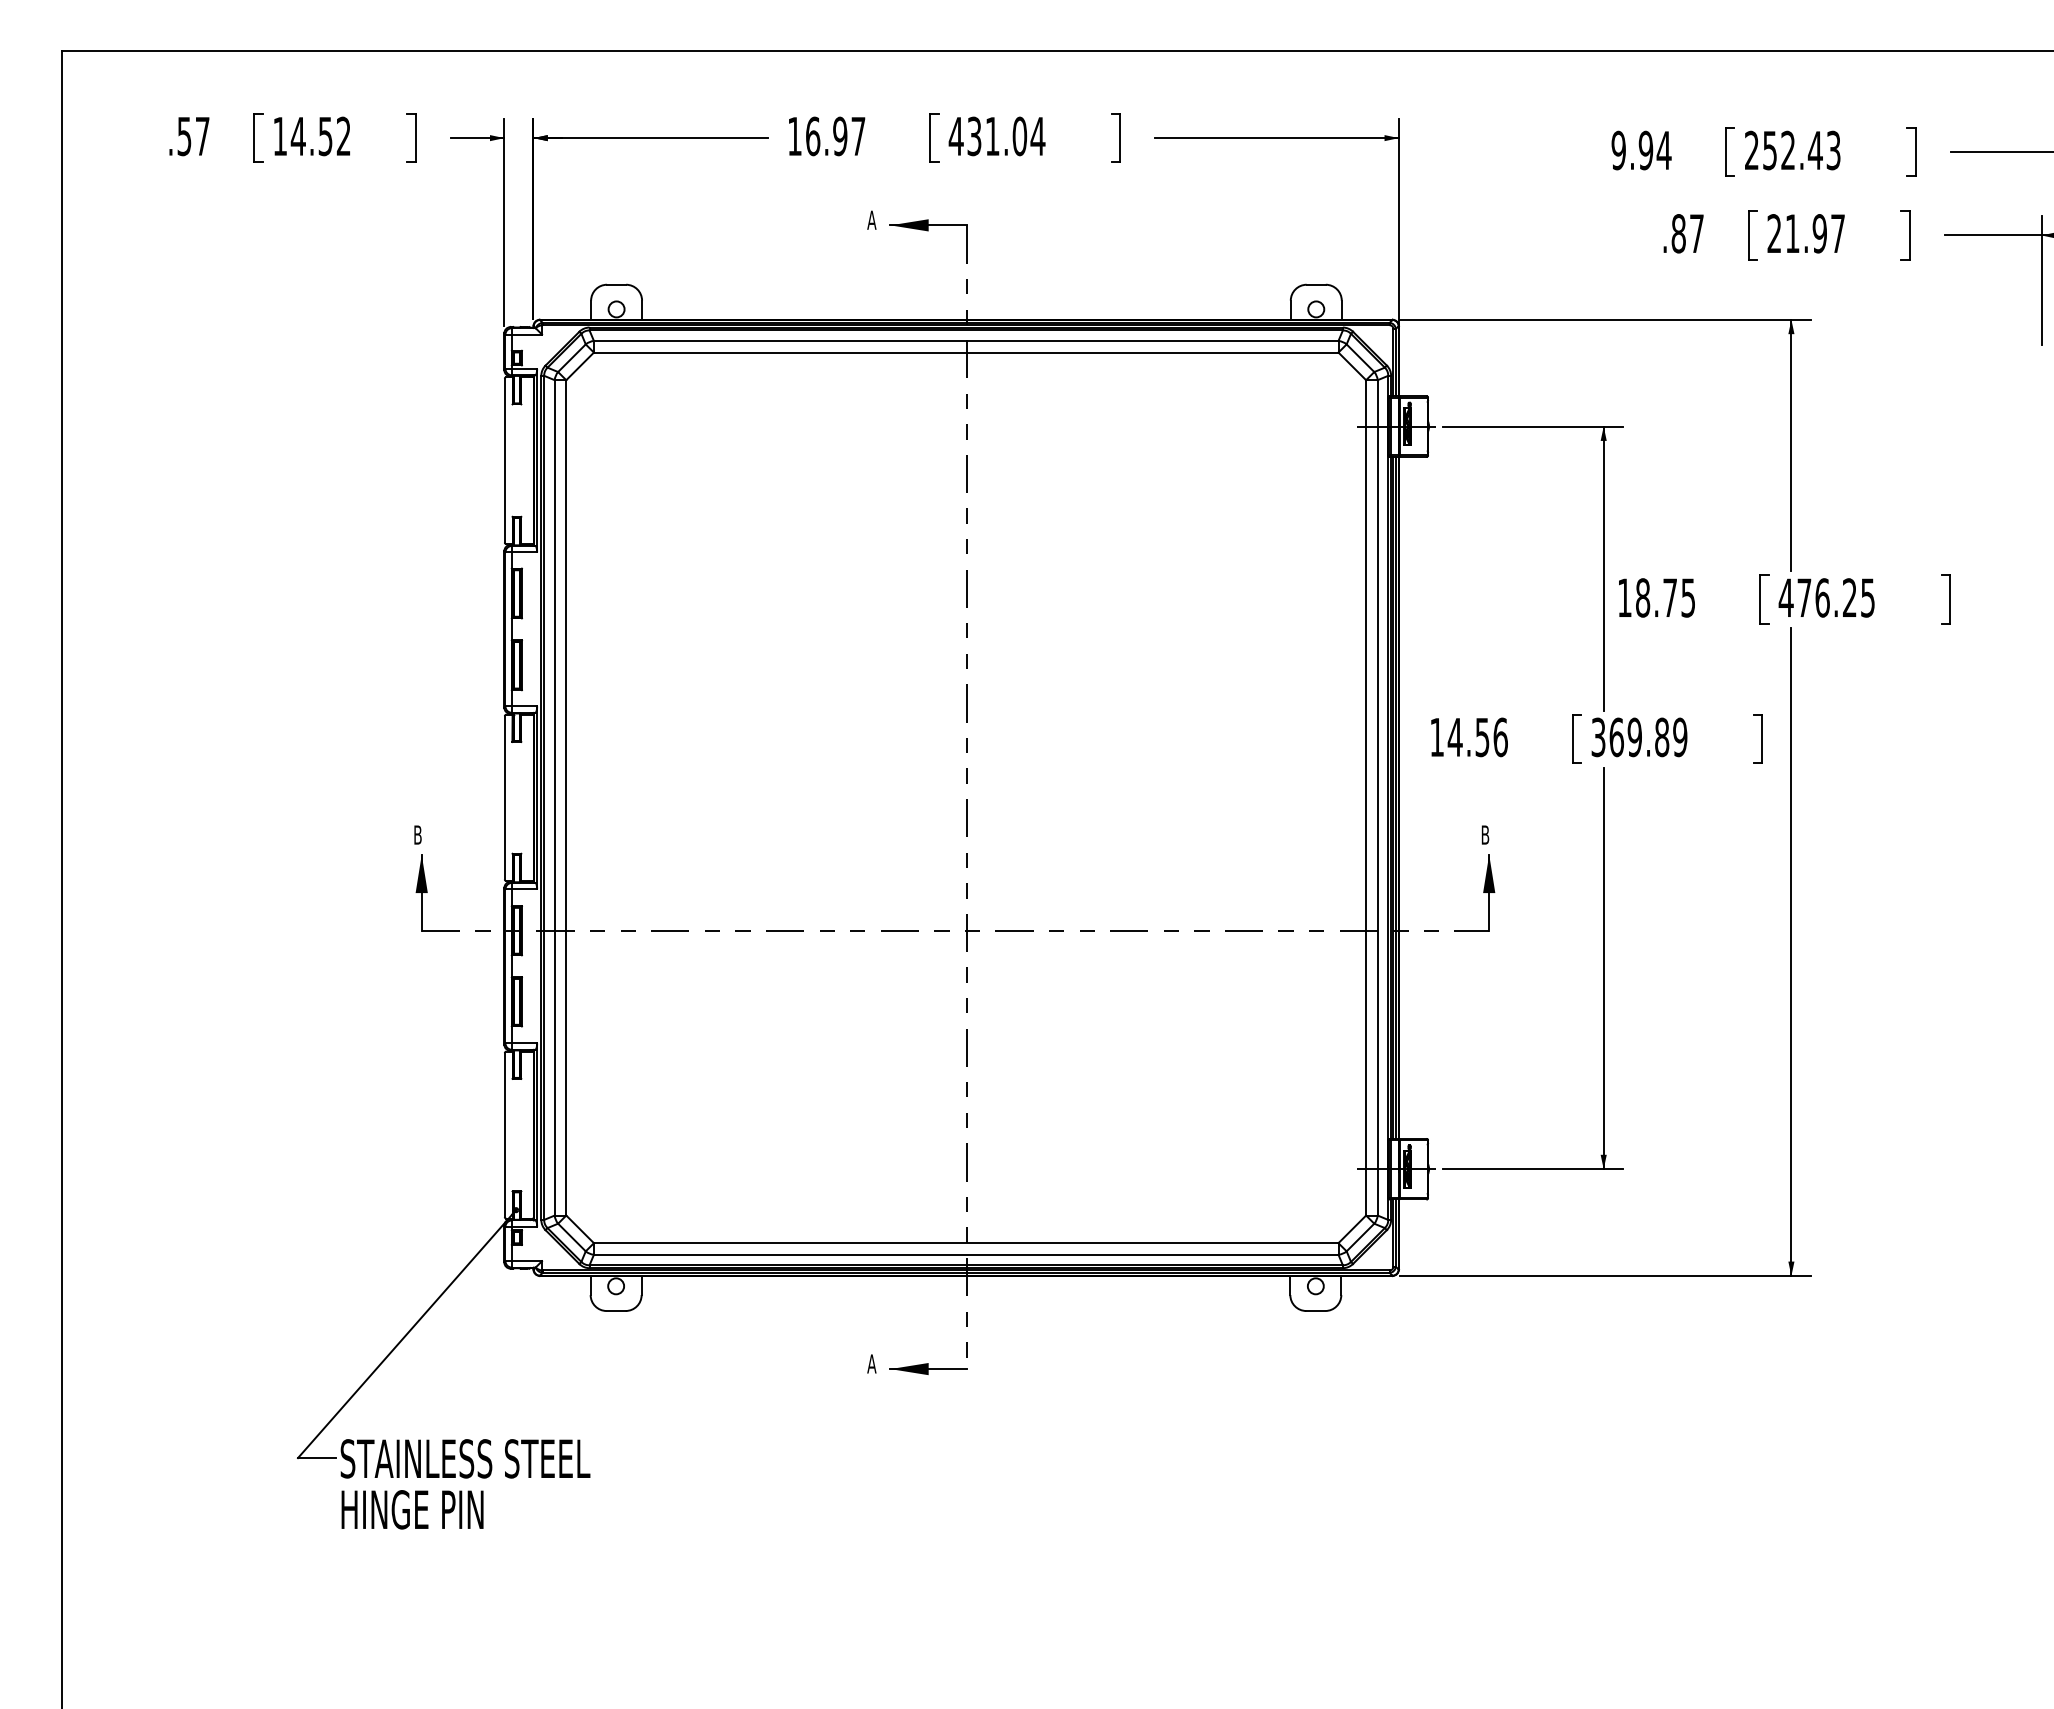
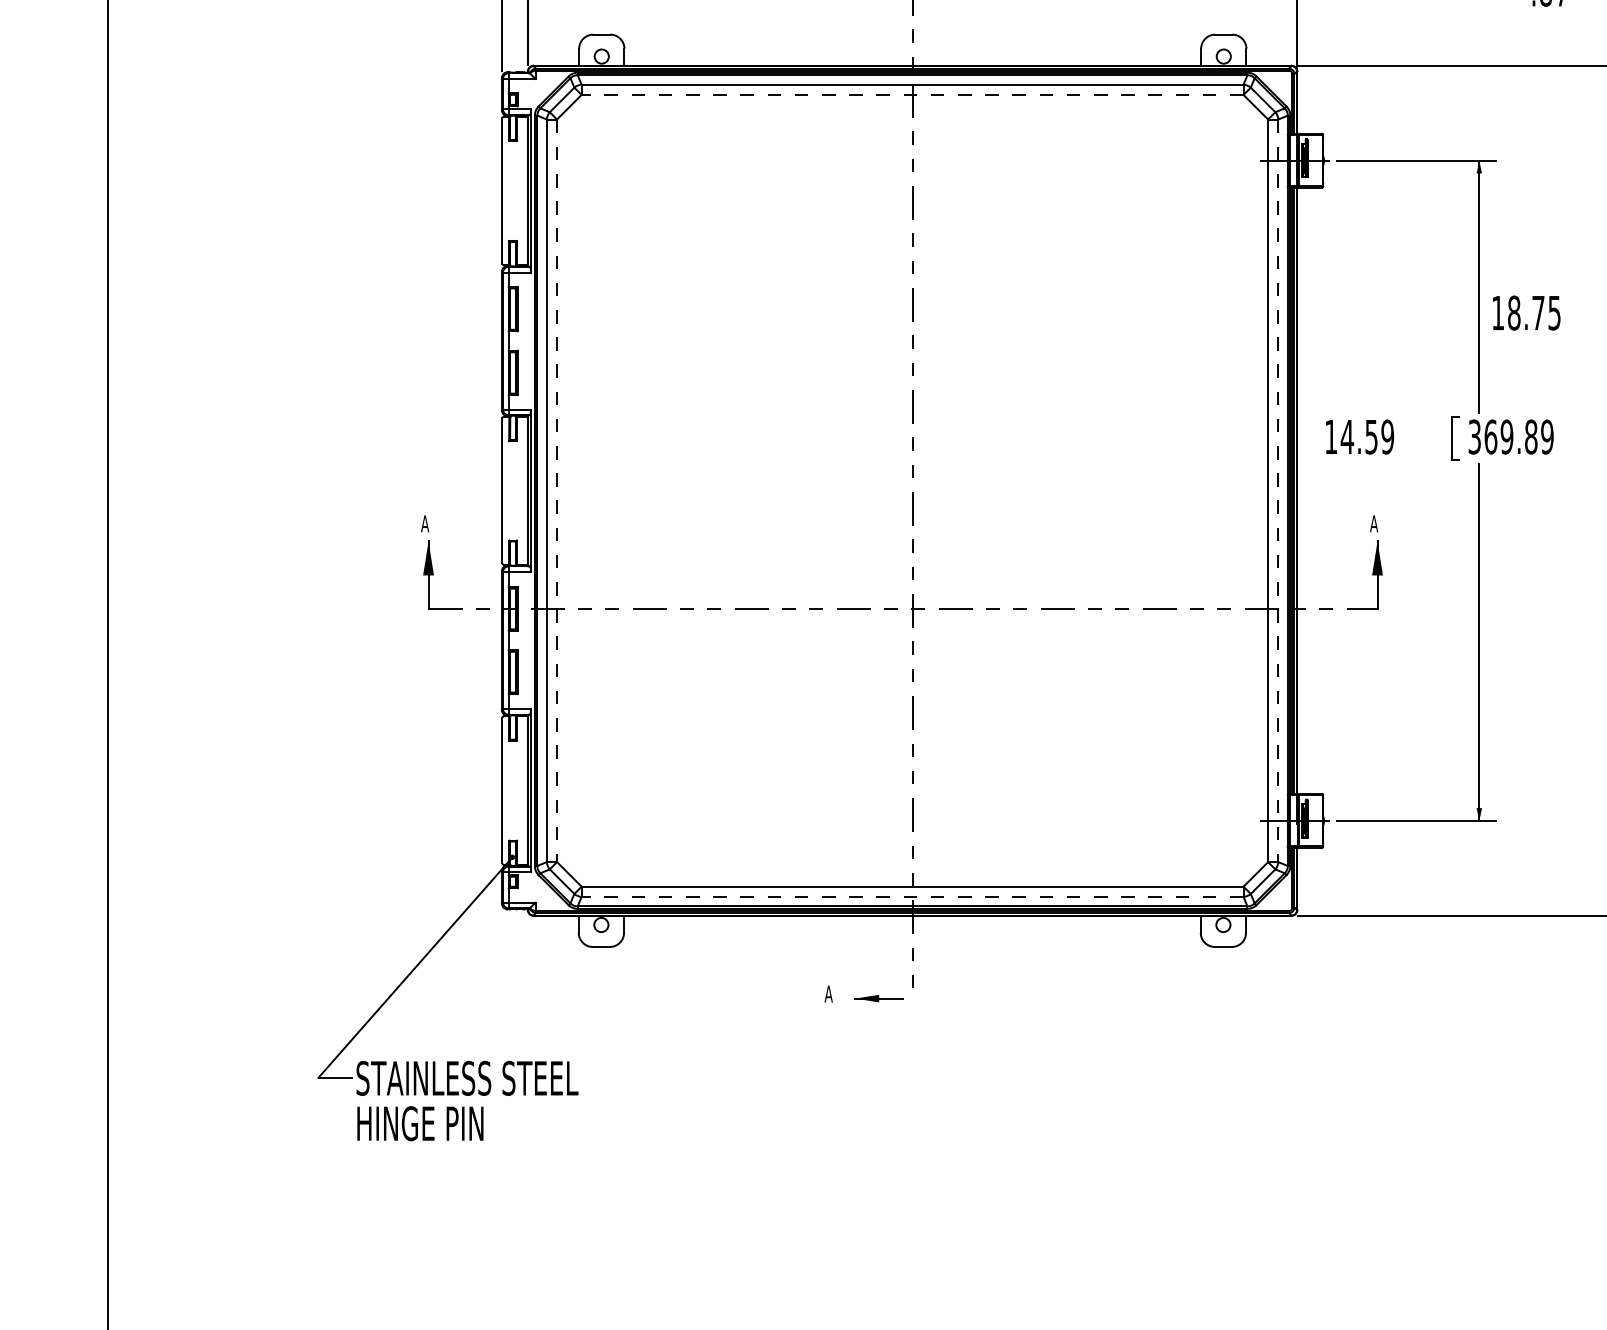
line: (965, 352) -> (911, 94), solid -> dashed
text: (1500, 737) -> (1387, 437), 14.56 -> 14.59
line: (566, 797) -> (557, 490), solid -> dashed
line: (1377, 797) -> (1278, 490), solid -> dashed
text: (417, 834) -> (424, 523), B -> A
text: (1484, 834) -> (1373, 523), B -> A
line: (965, 1254) -> (911, 896), solid -> dashed
part: (928, 1368) -> (879, 998), size x0.7

